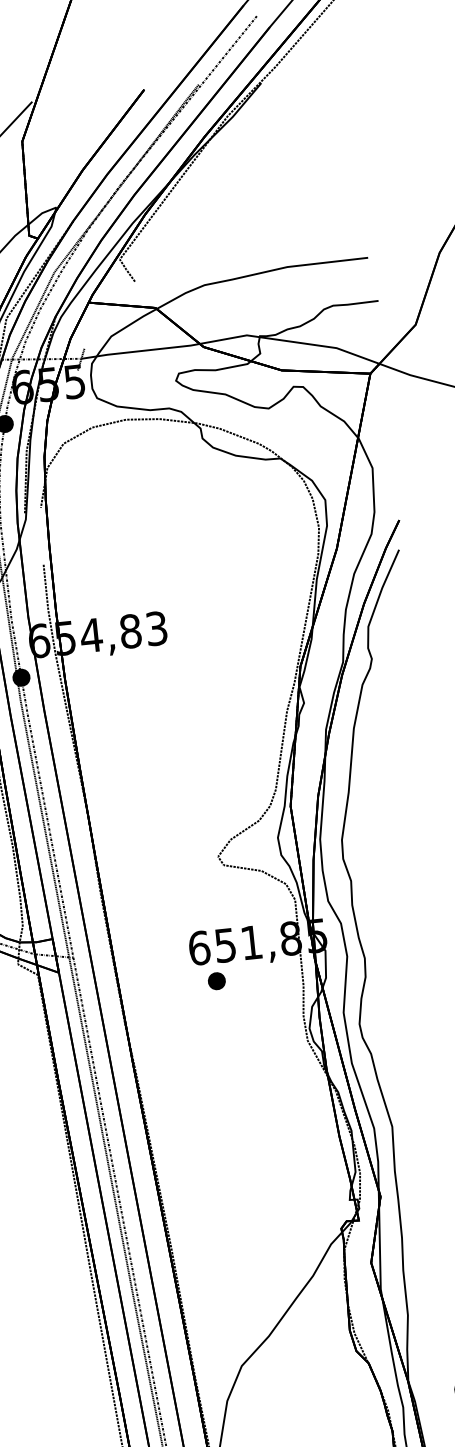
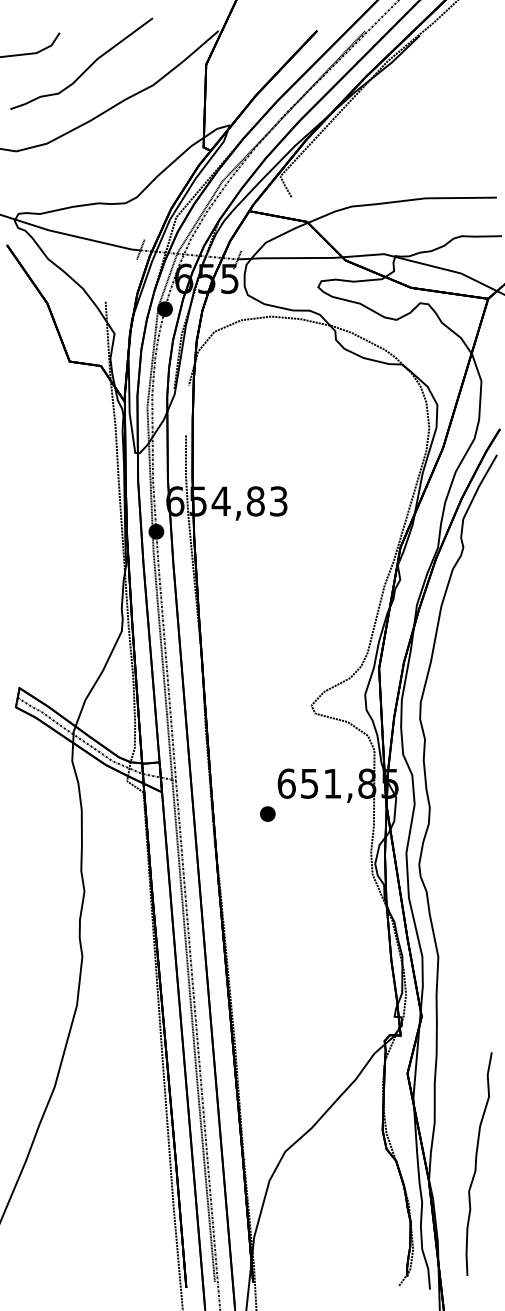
part: (216, 980) -> (267, 813), moved

